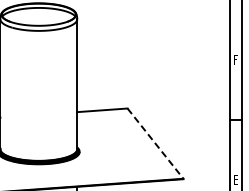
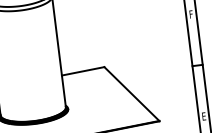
line: (155, 143) -> (131, 93), dashed -> solid

